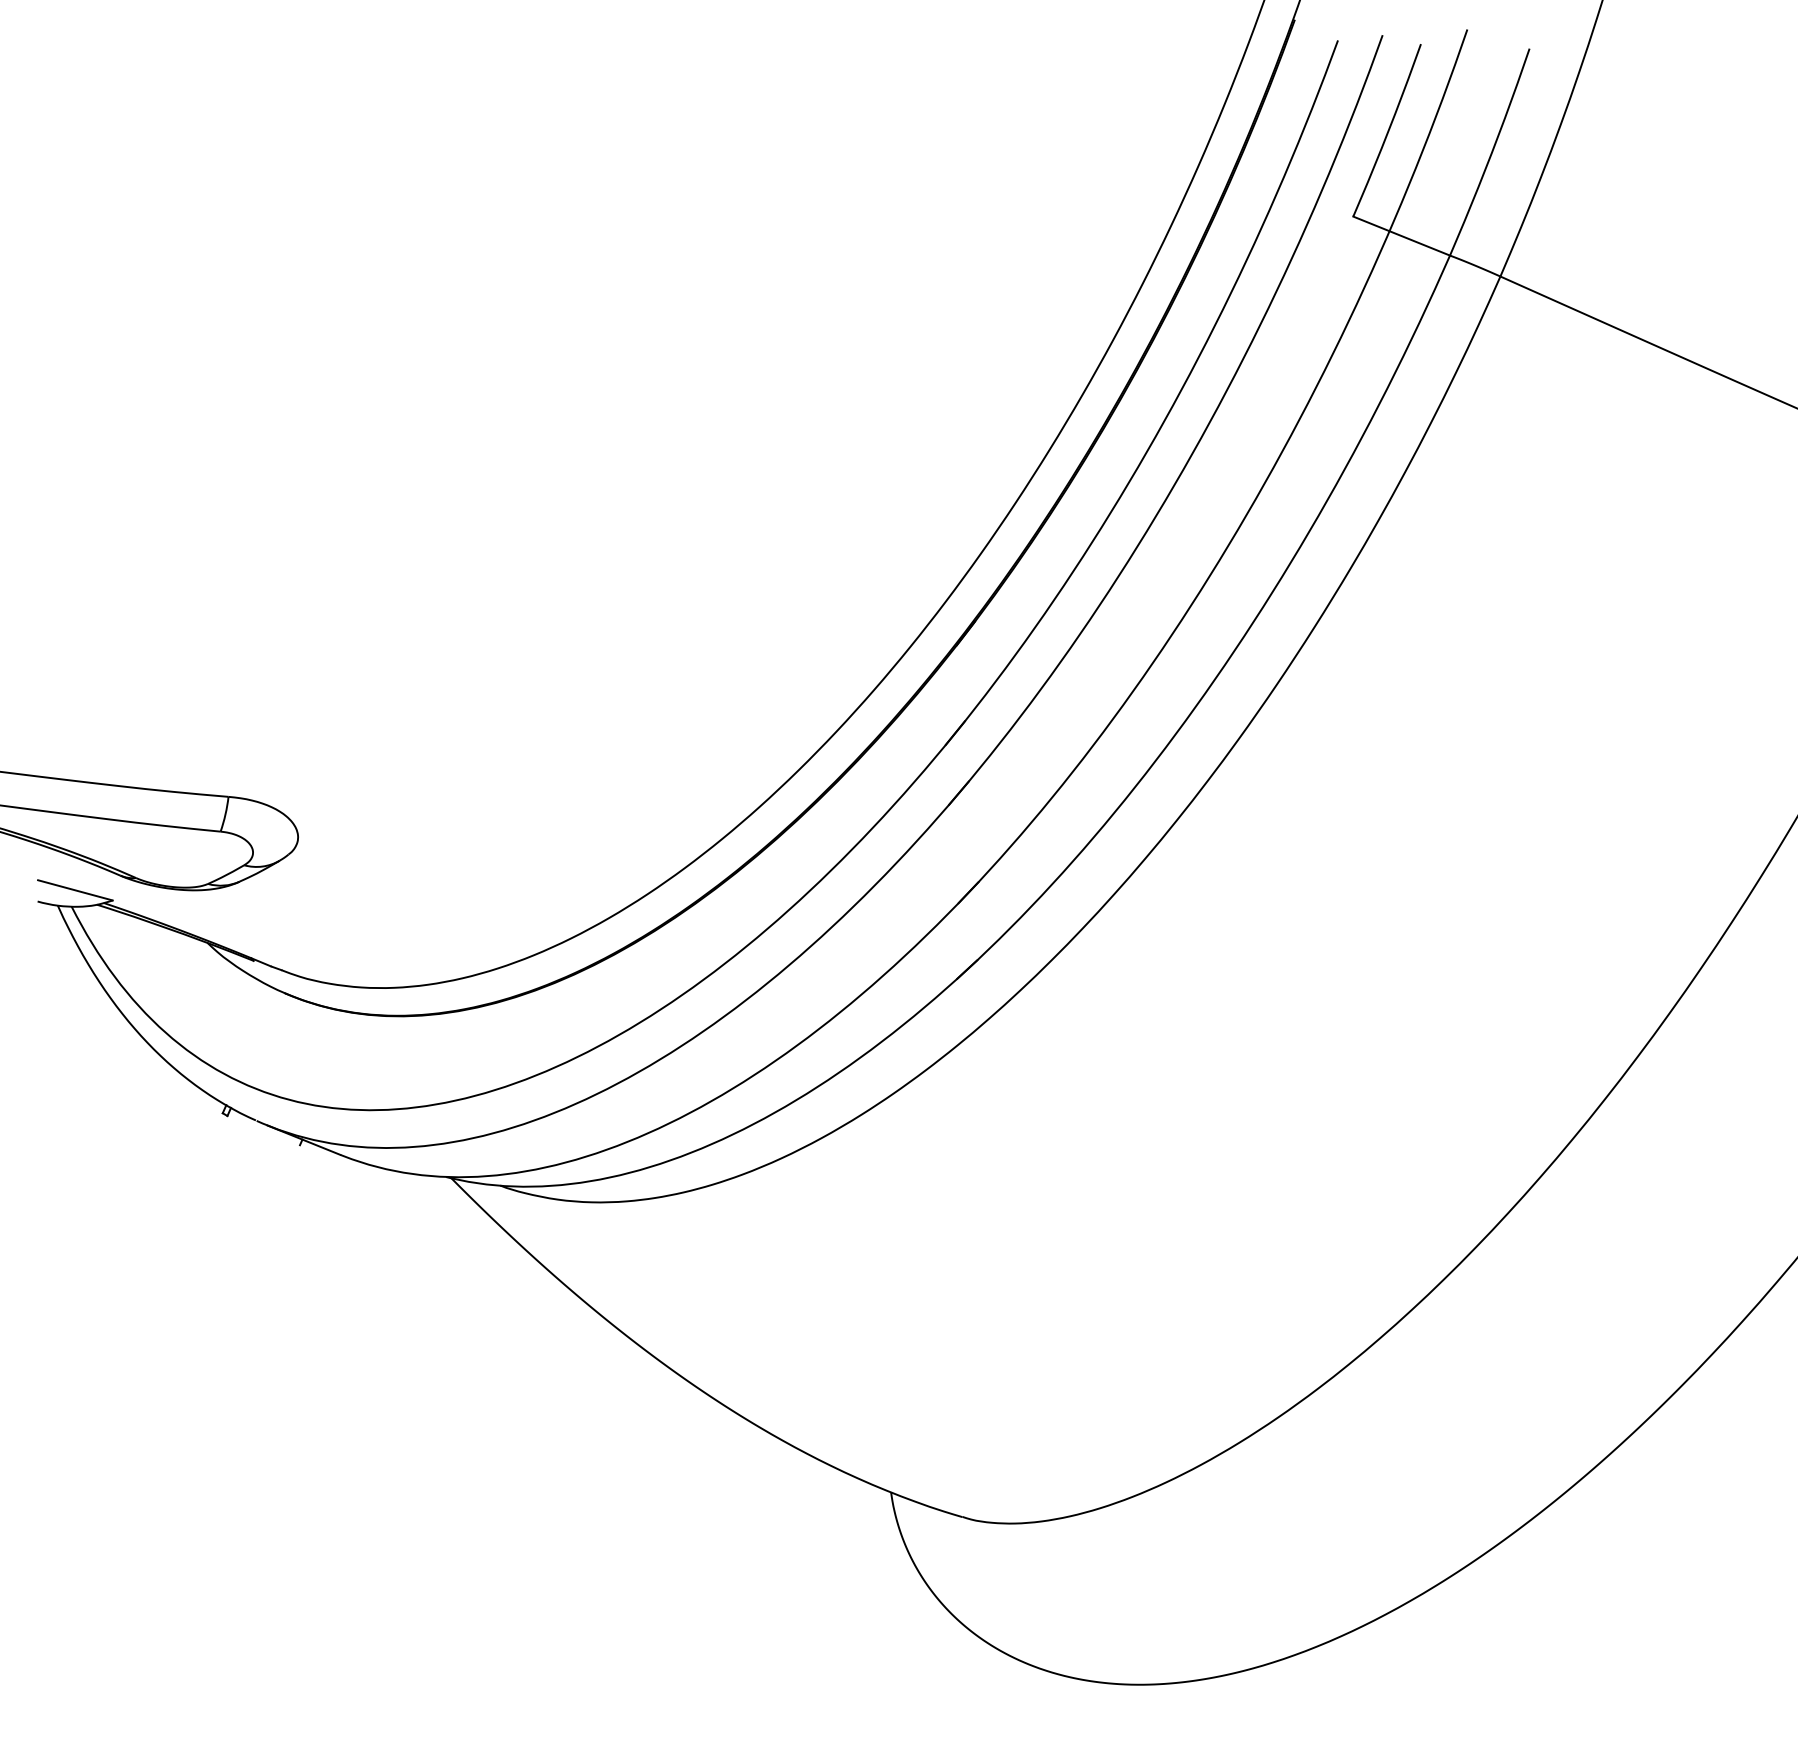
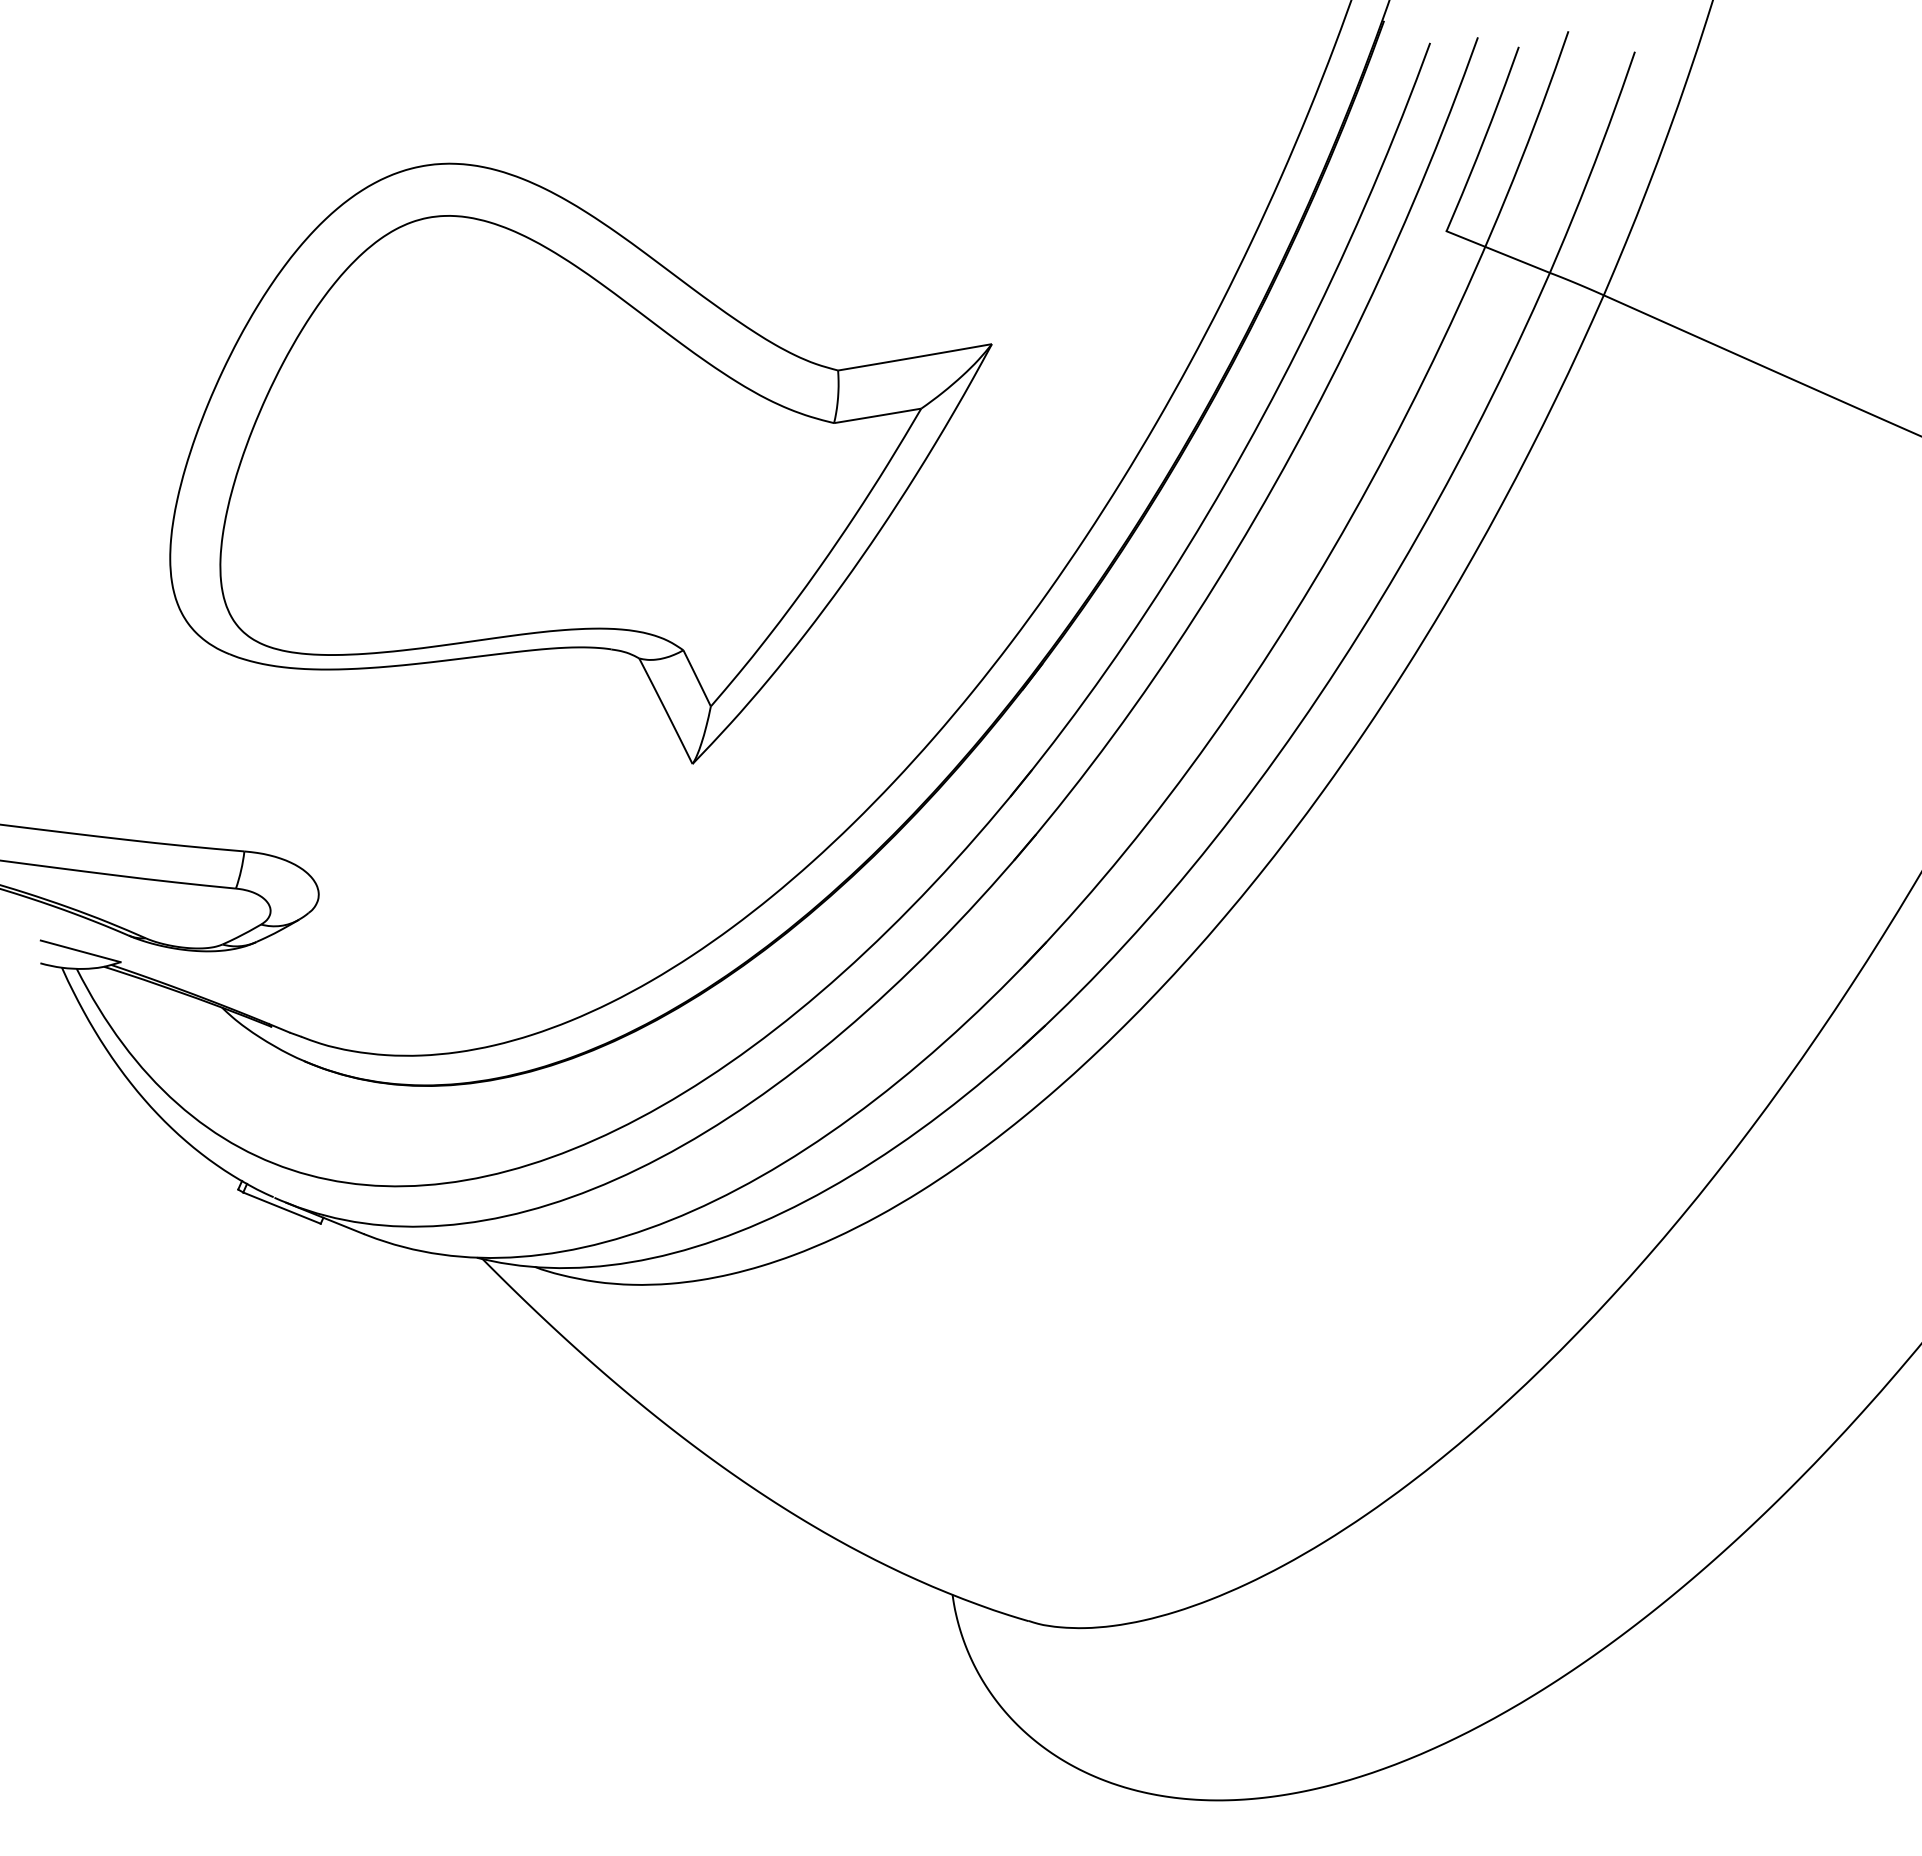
part: (543, 433) -> (581, 463), added
line: (263, 1130) -> (281, 1208), added

